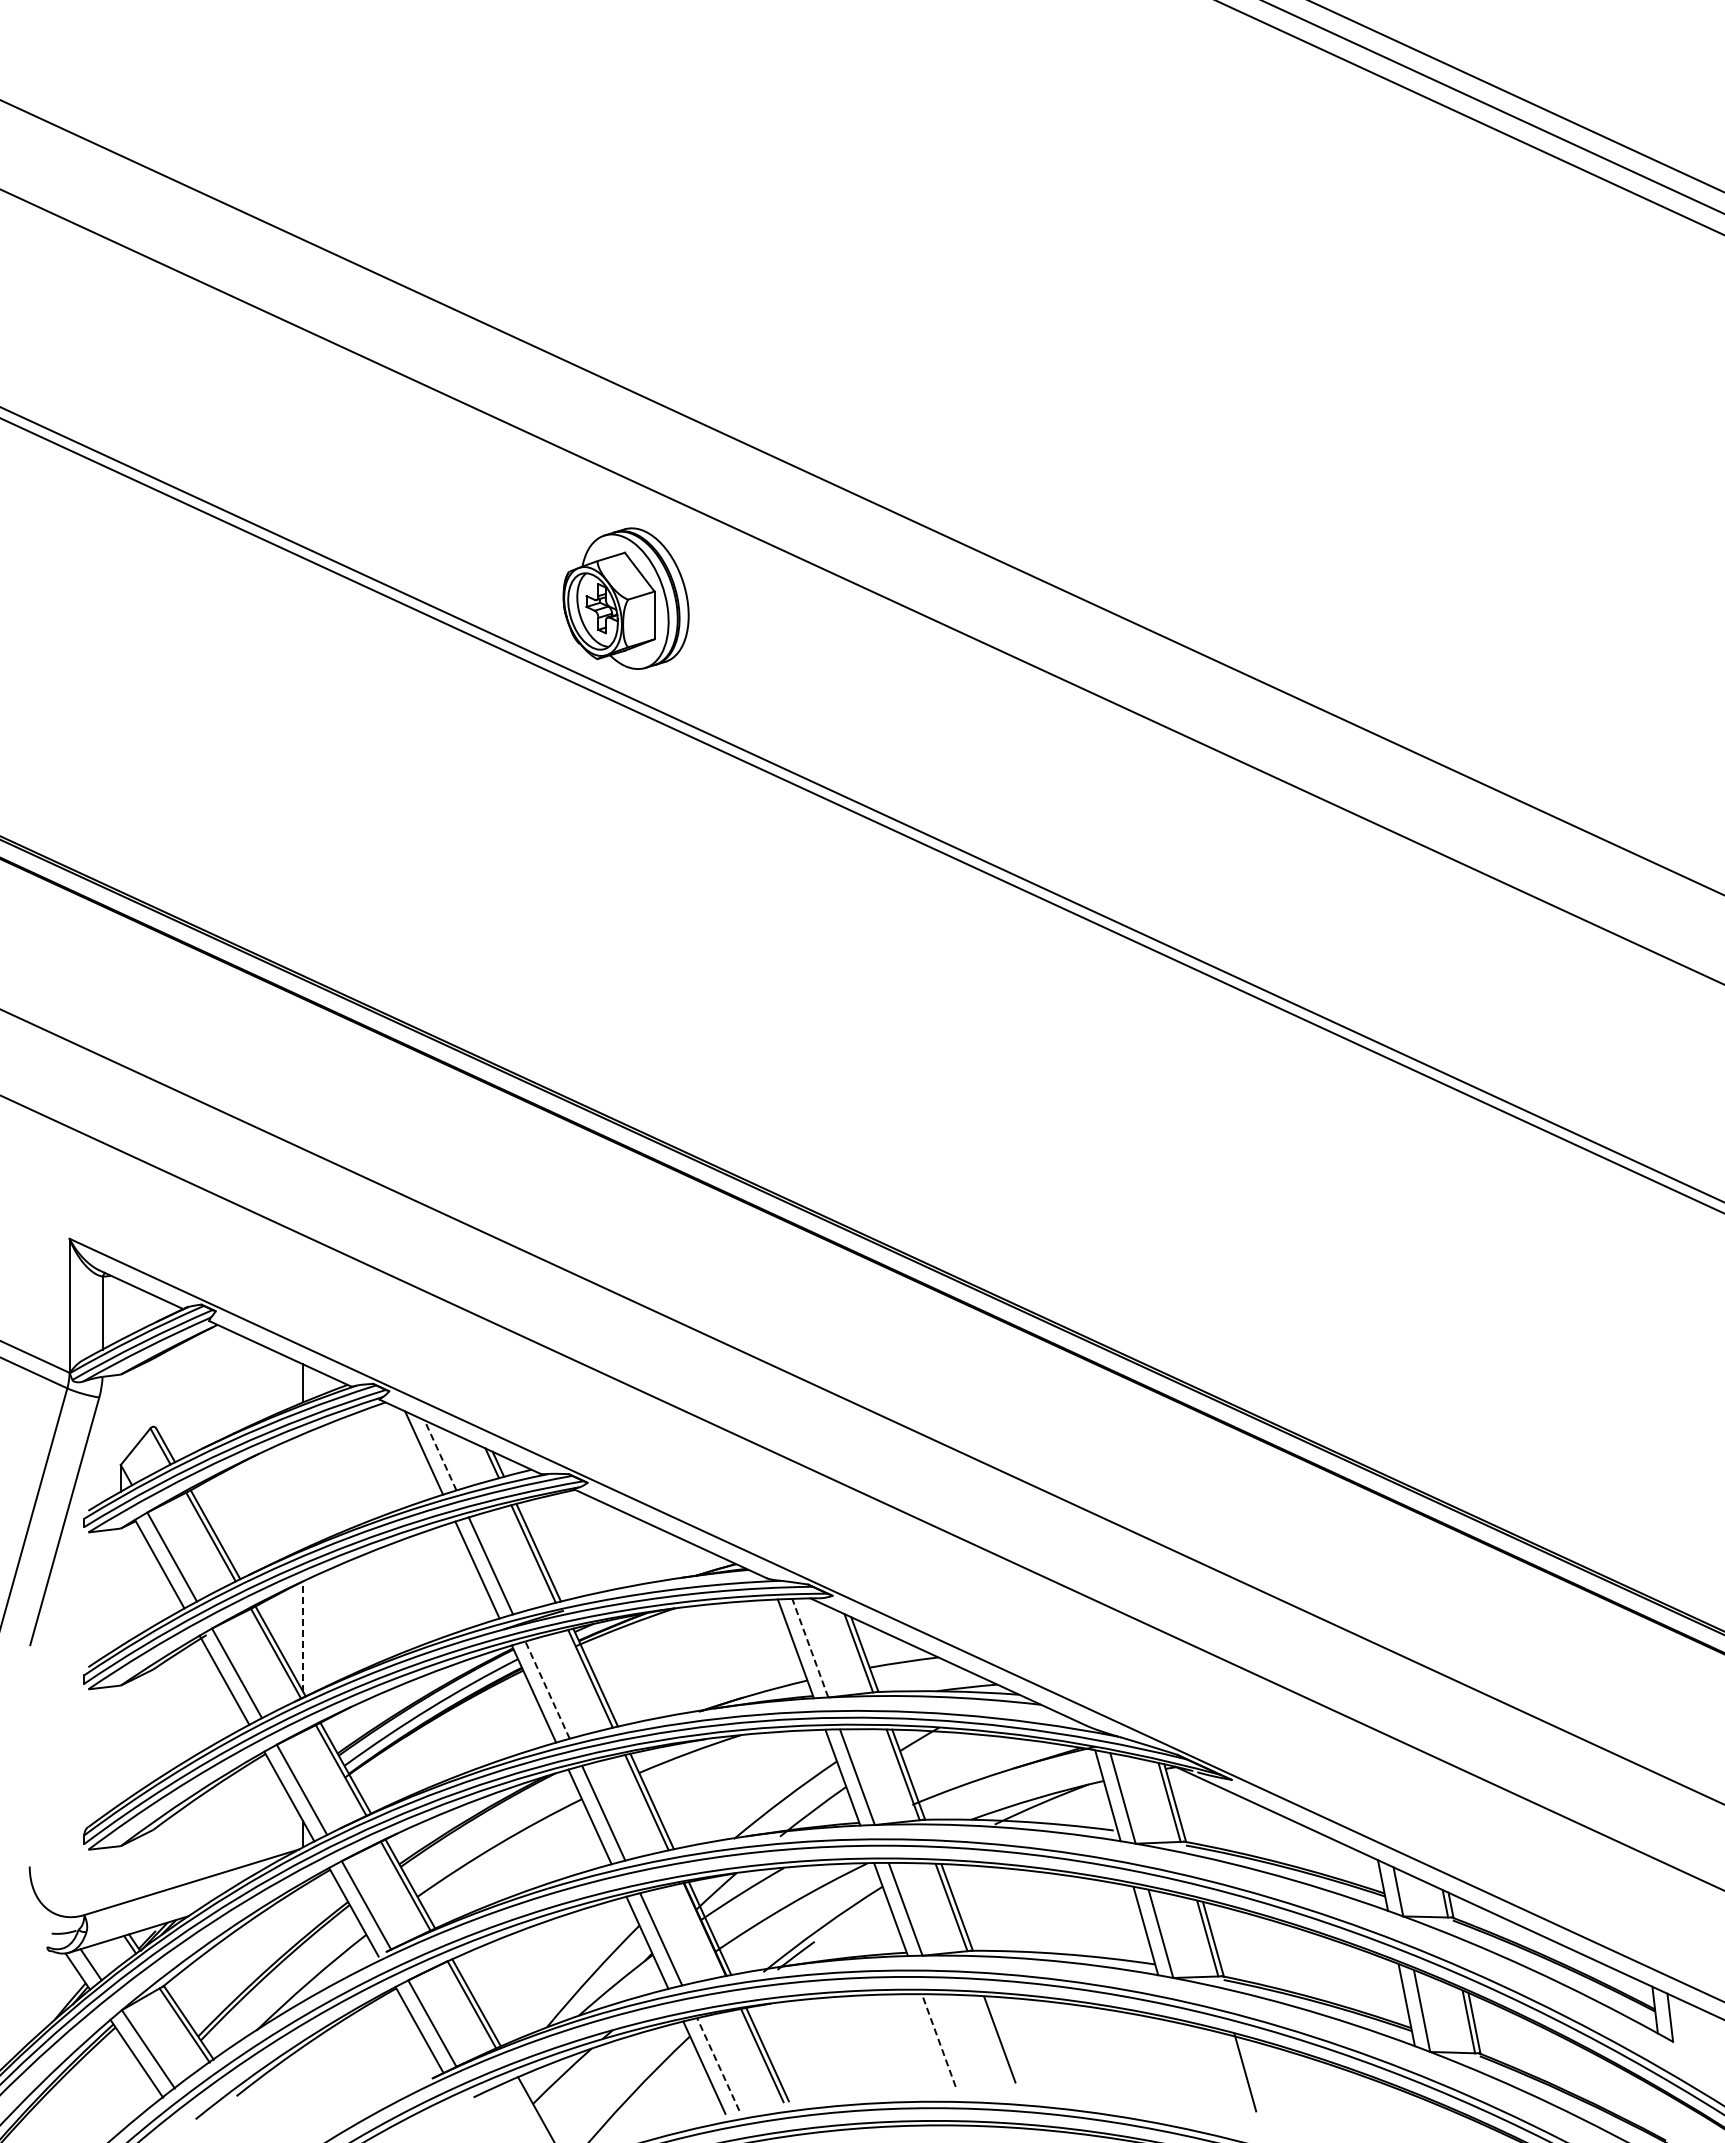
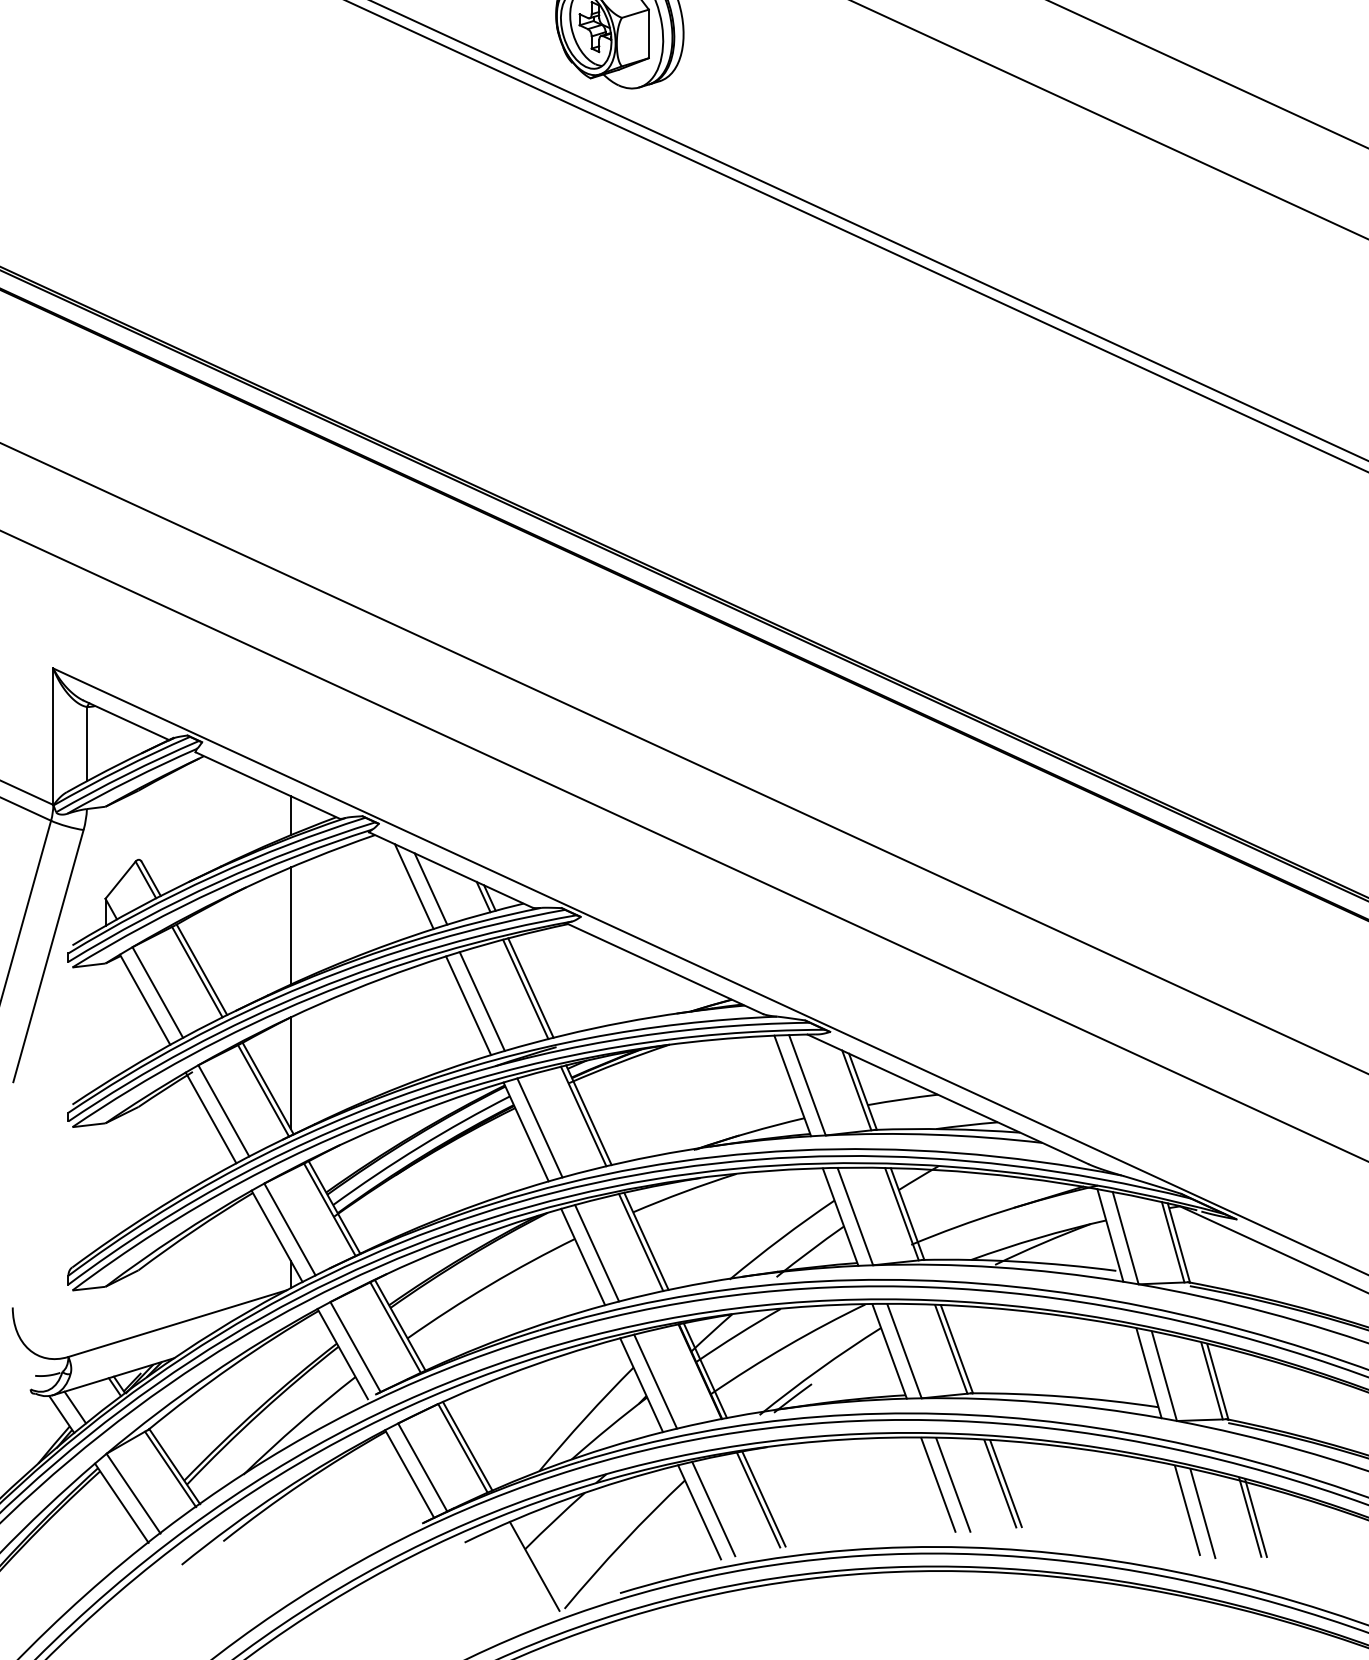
line: (440, 1455) -> (430, 889), dashed -> solid
line: (303, 1491) -> (291, 925), added
line: (303, 1635) -> (291, 1072), dashed -> solid
line: (810, 1647) -> (807, 1084), dashed -> solid
line: (547, 1689) -> (539, 1127), dashed -> solid
line: (1004, 2039) -> (1005, 1483), added
line: (938, 2040) -> (937, 1484), dashed -> solid
line: (953, 2040) -> (953, 1484), added
line: (718, 2064) -> (713, 1509), dashed -> solid
line: (1183, 2065) -> (1187, 1510), added
line: (1198, 2068) -> (1202, 1513), added
line: (1250, 2073) -> (1255, 1518), added

